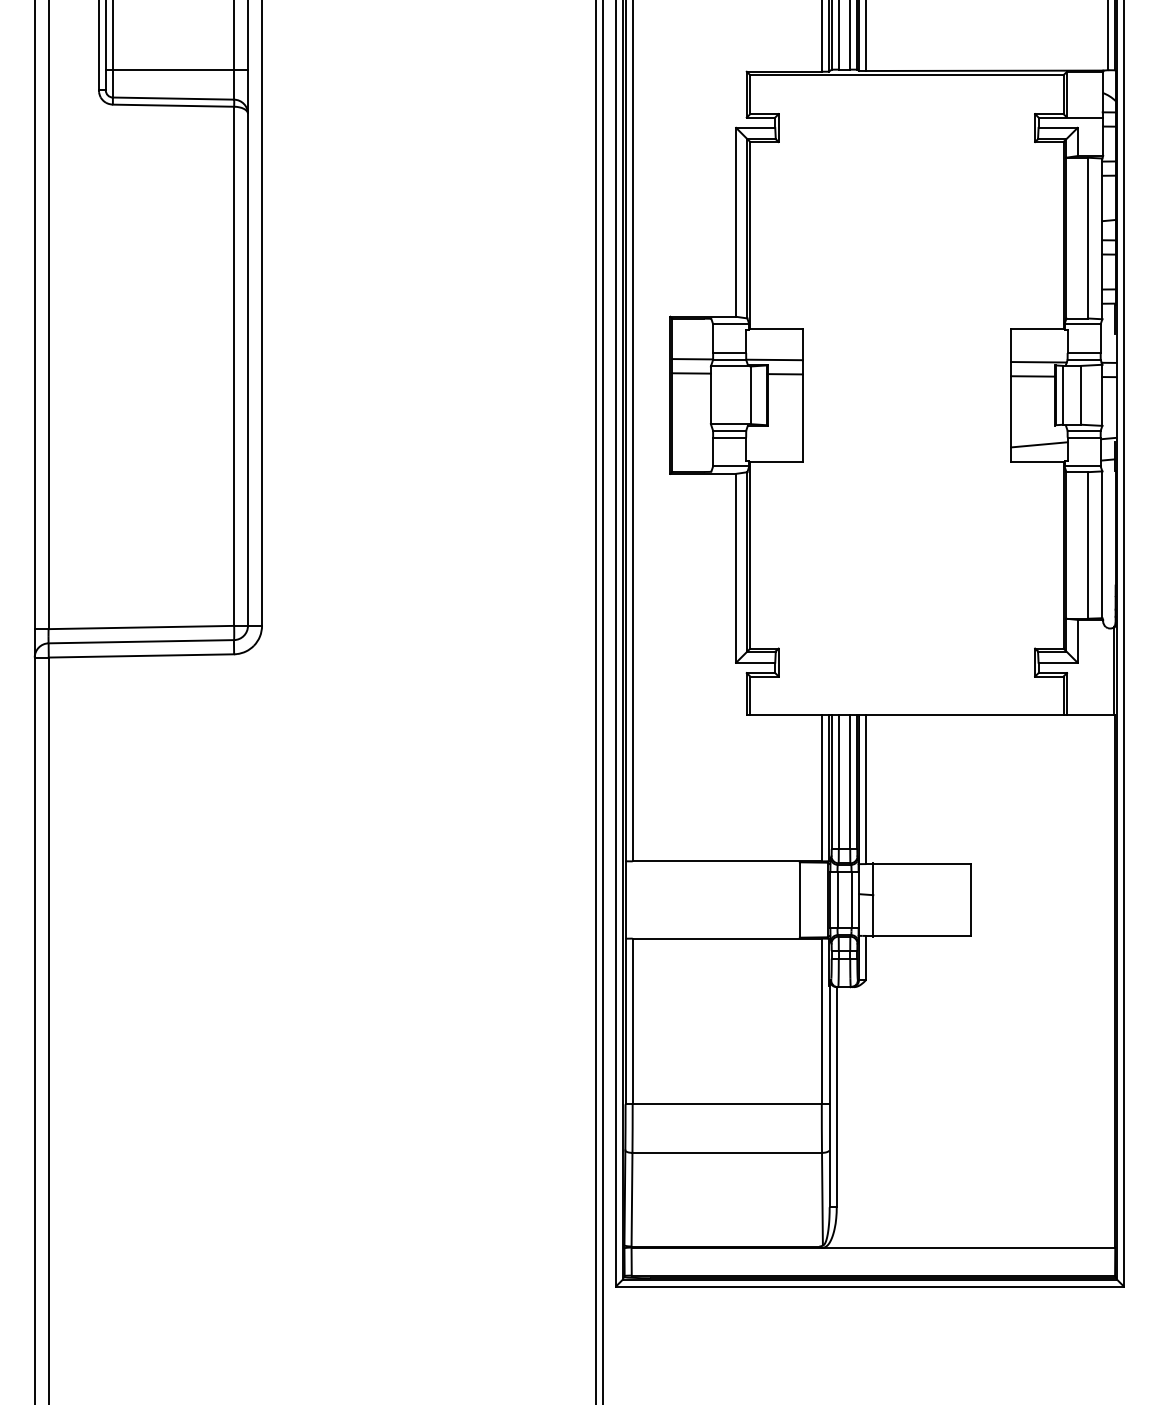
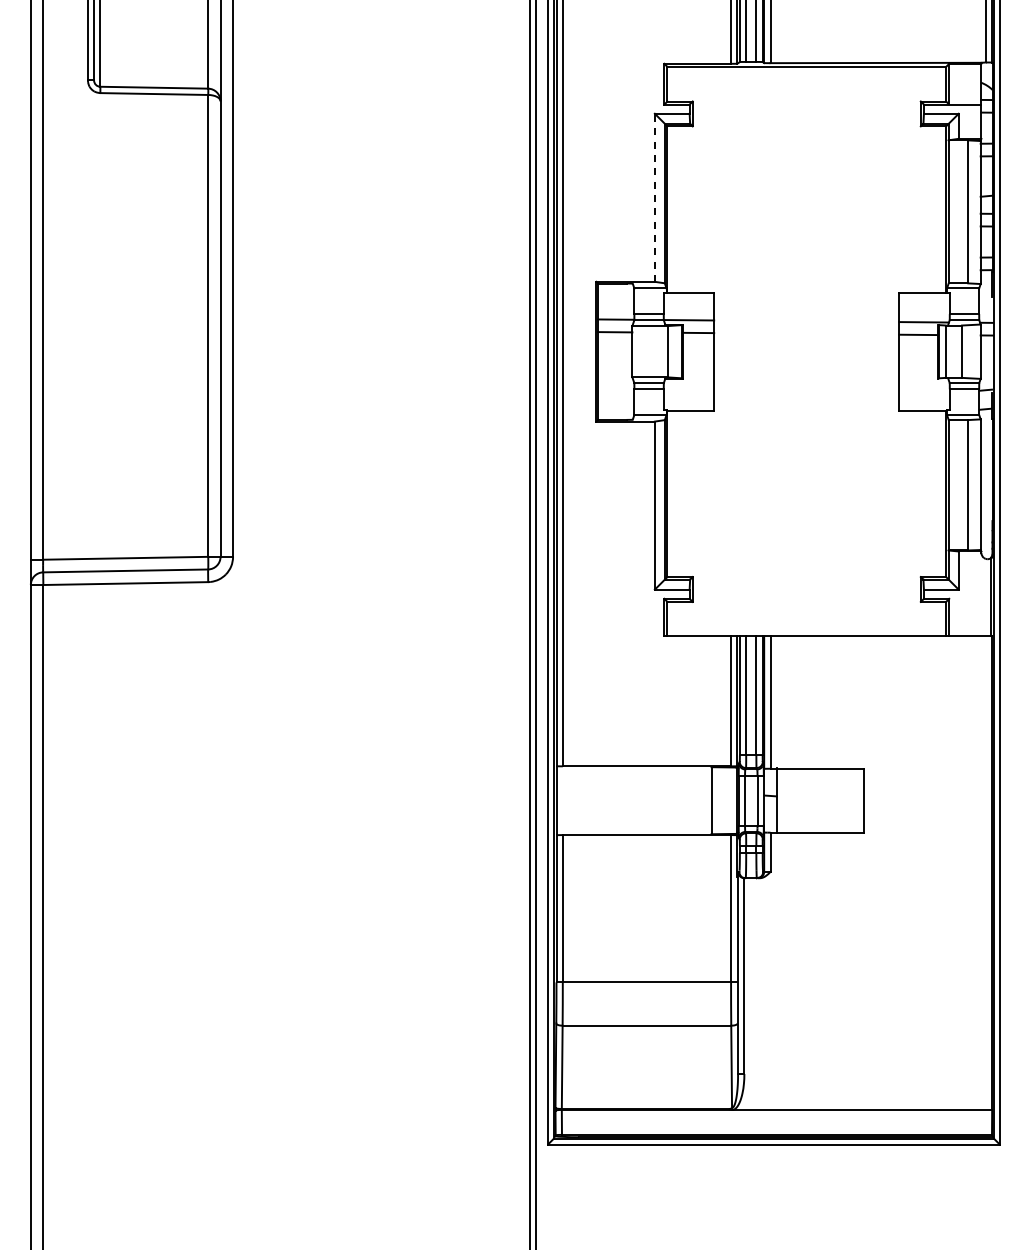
line: (177, 70) -> (157, 62), removed
line: (735, 221) -> (654, 197), solid -> dashed
line: (1039, 444) -> (924, 395), removed

